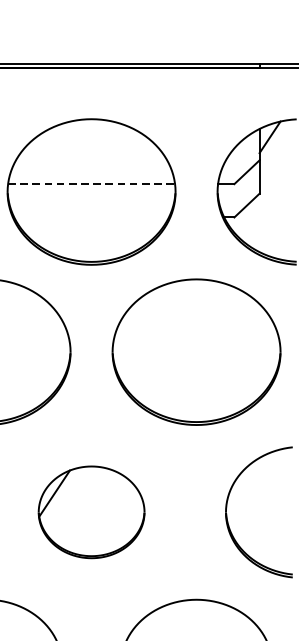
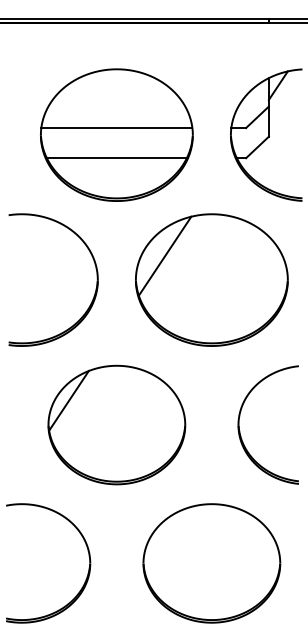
line: (91, 184) -> (116, 128), dashed -> solid
line: (91, 217) -> (116, 158), added
line: (144, 324) -> (164, 255), added
part: (91, 511) -> (116, 424), size x1.43

